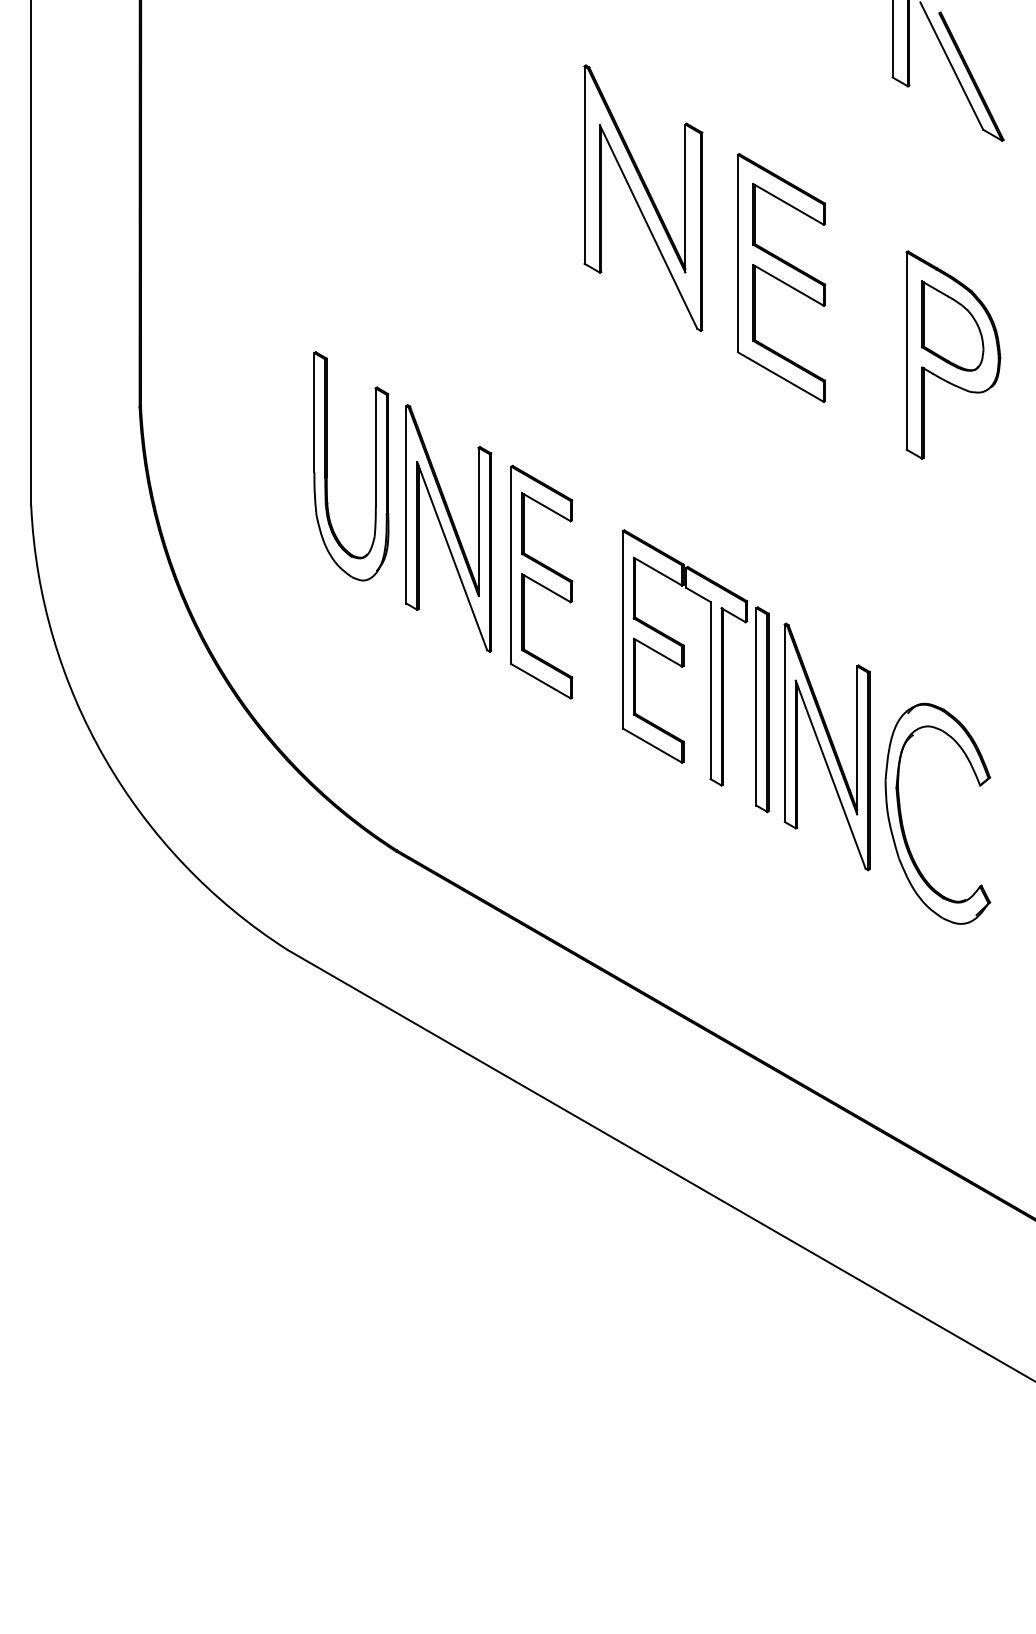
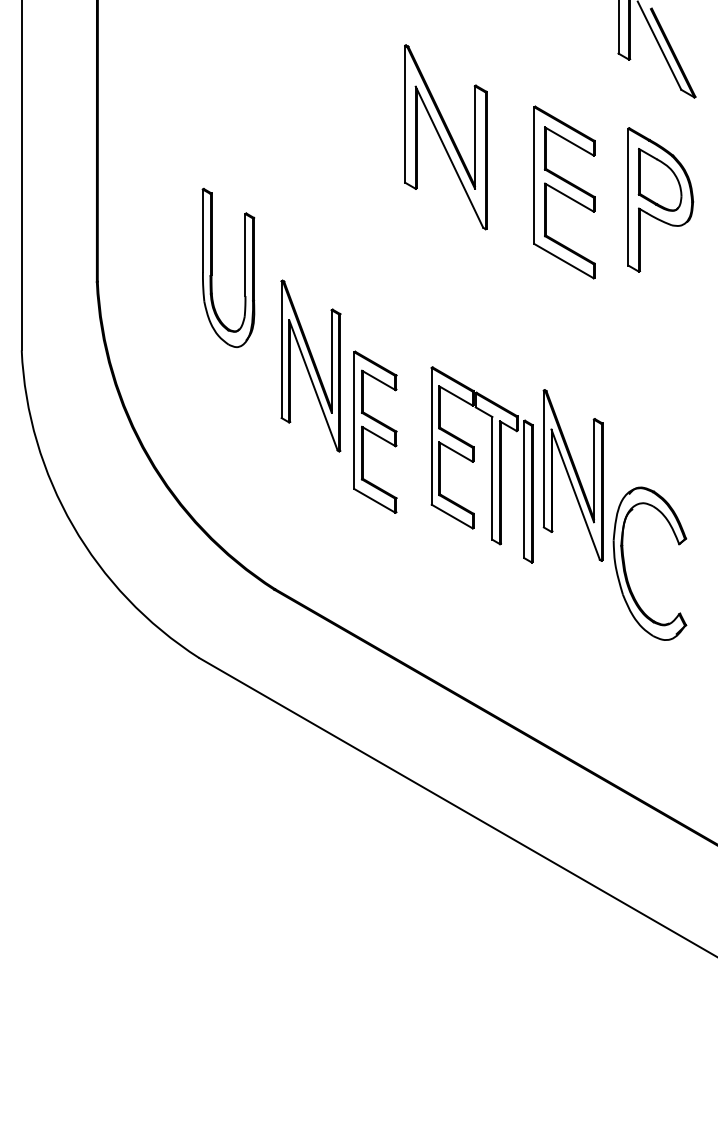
part: (781, 277) -> (564, 192), moved
part: (953, 354) -> (660, 199), moved
part: (328, 465) -> (212, 267), moved
part: (541, 581) -> (375, 431), moved
part: (826, 746) -> (572, 475), moved

